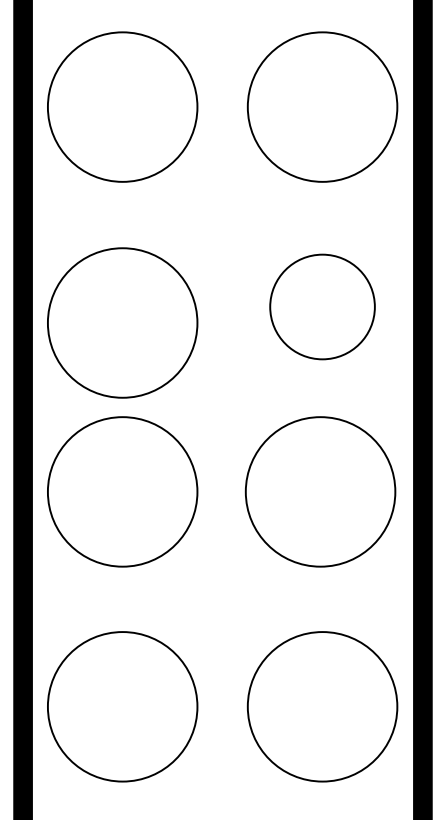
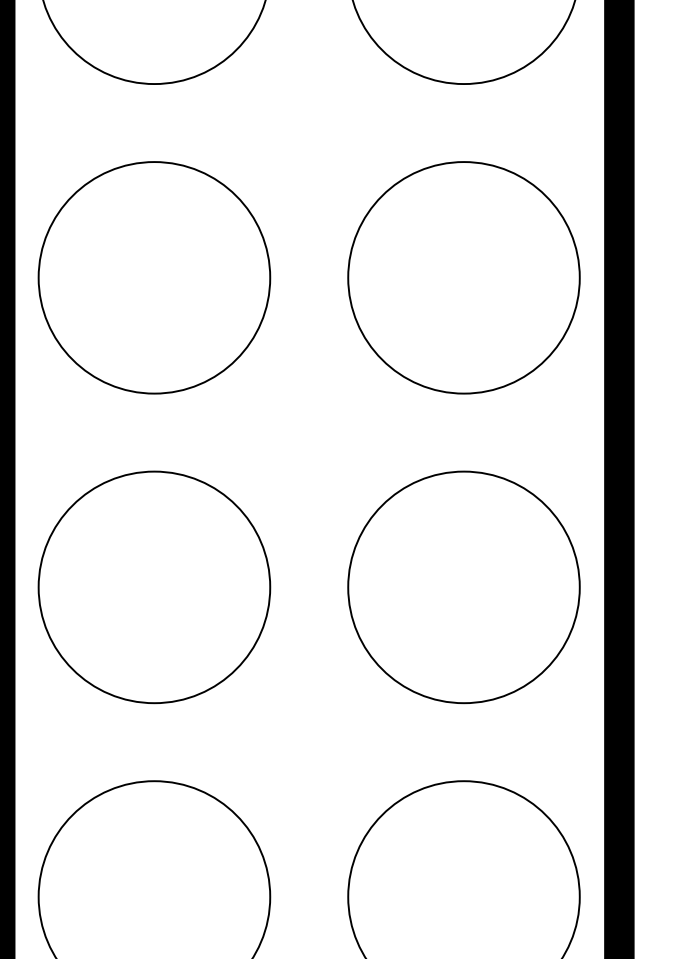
part: (322, 306) -> (463, 277), size x1.43
part: (122, 322) -> (154, 277), moved
part: (122, 491) -> (154, 586), moved
part: (320, 491) -> (463, 586), moved

